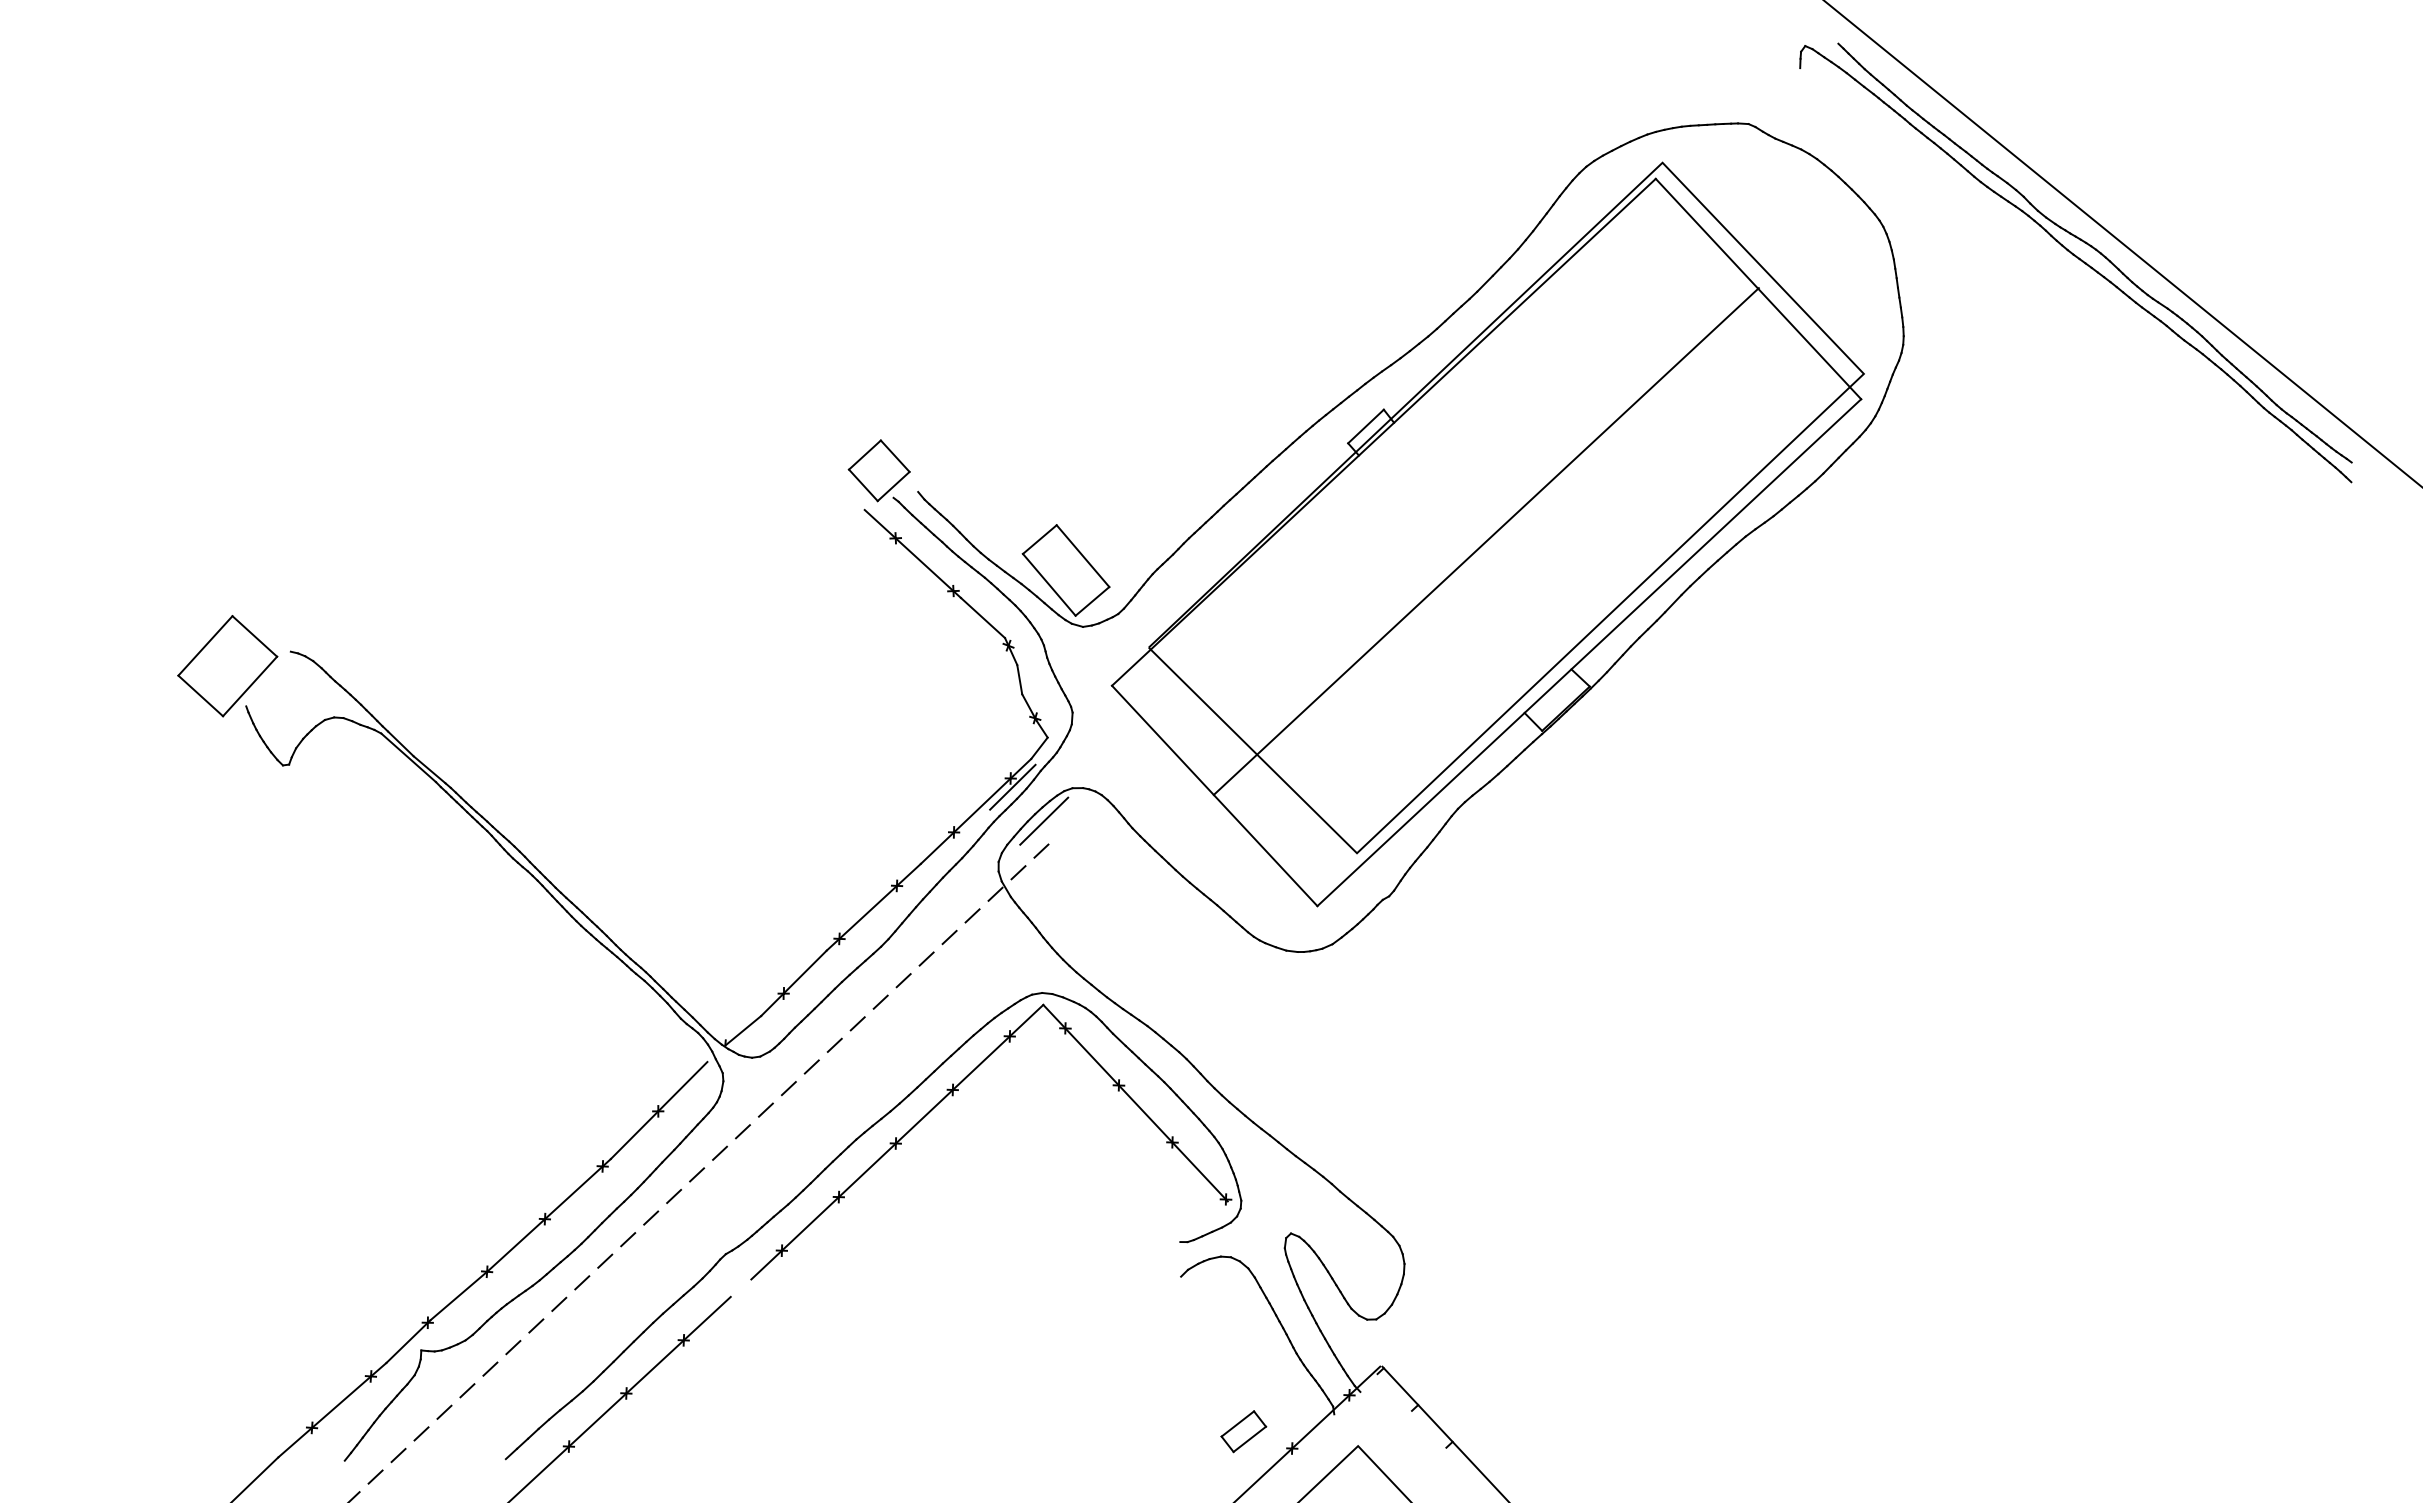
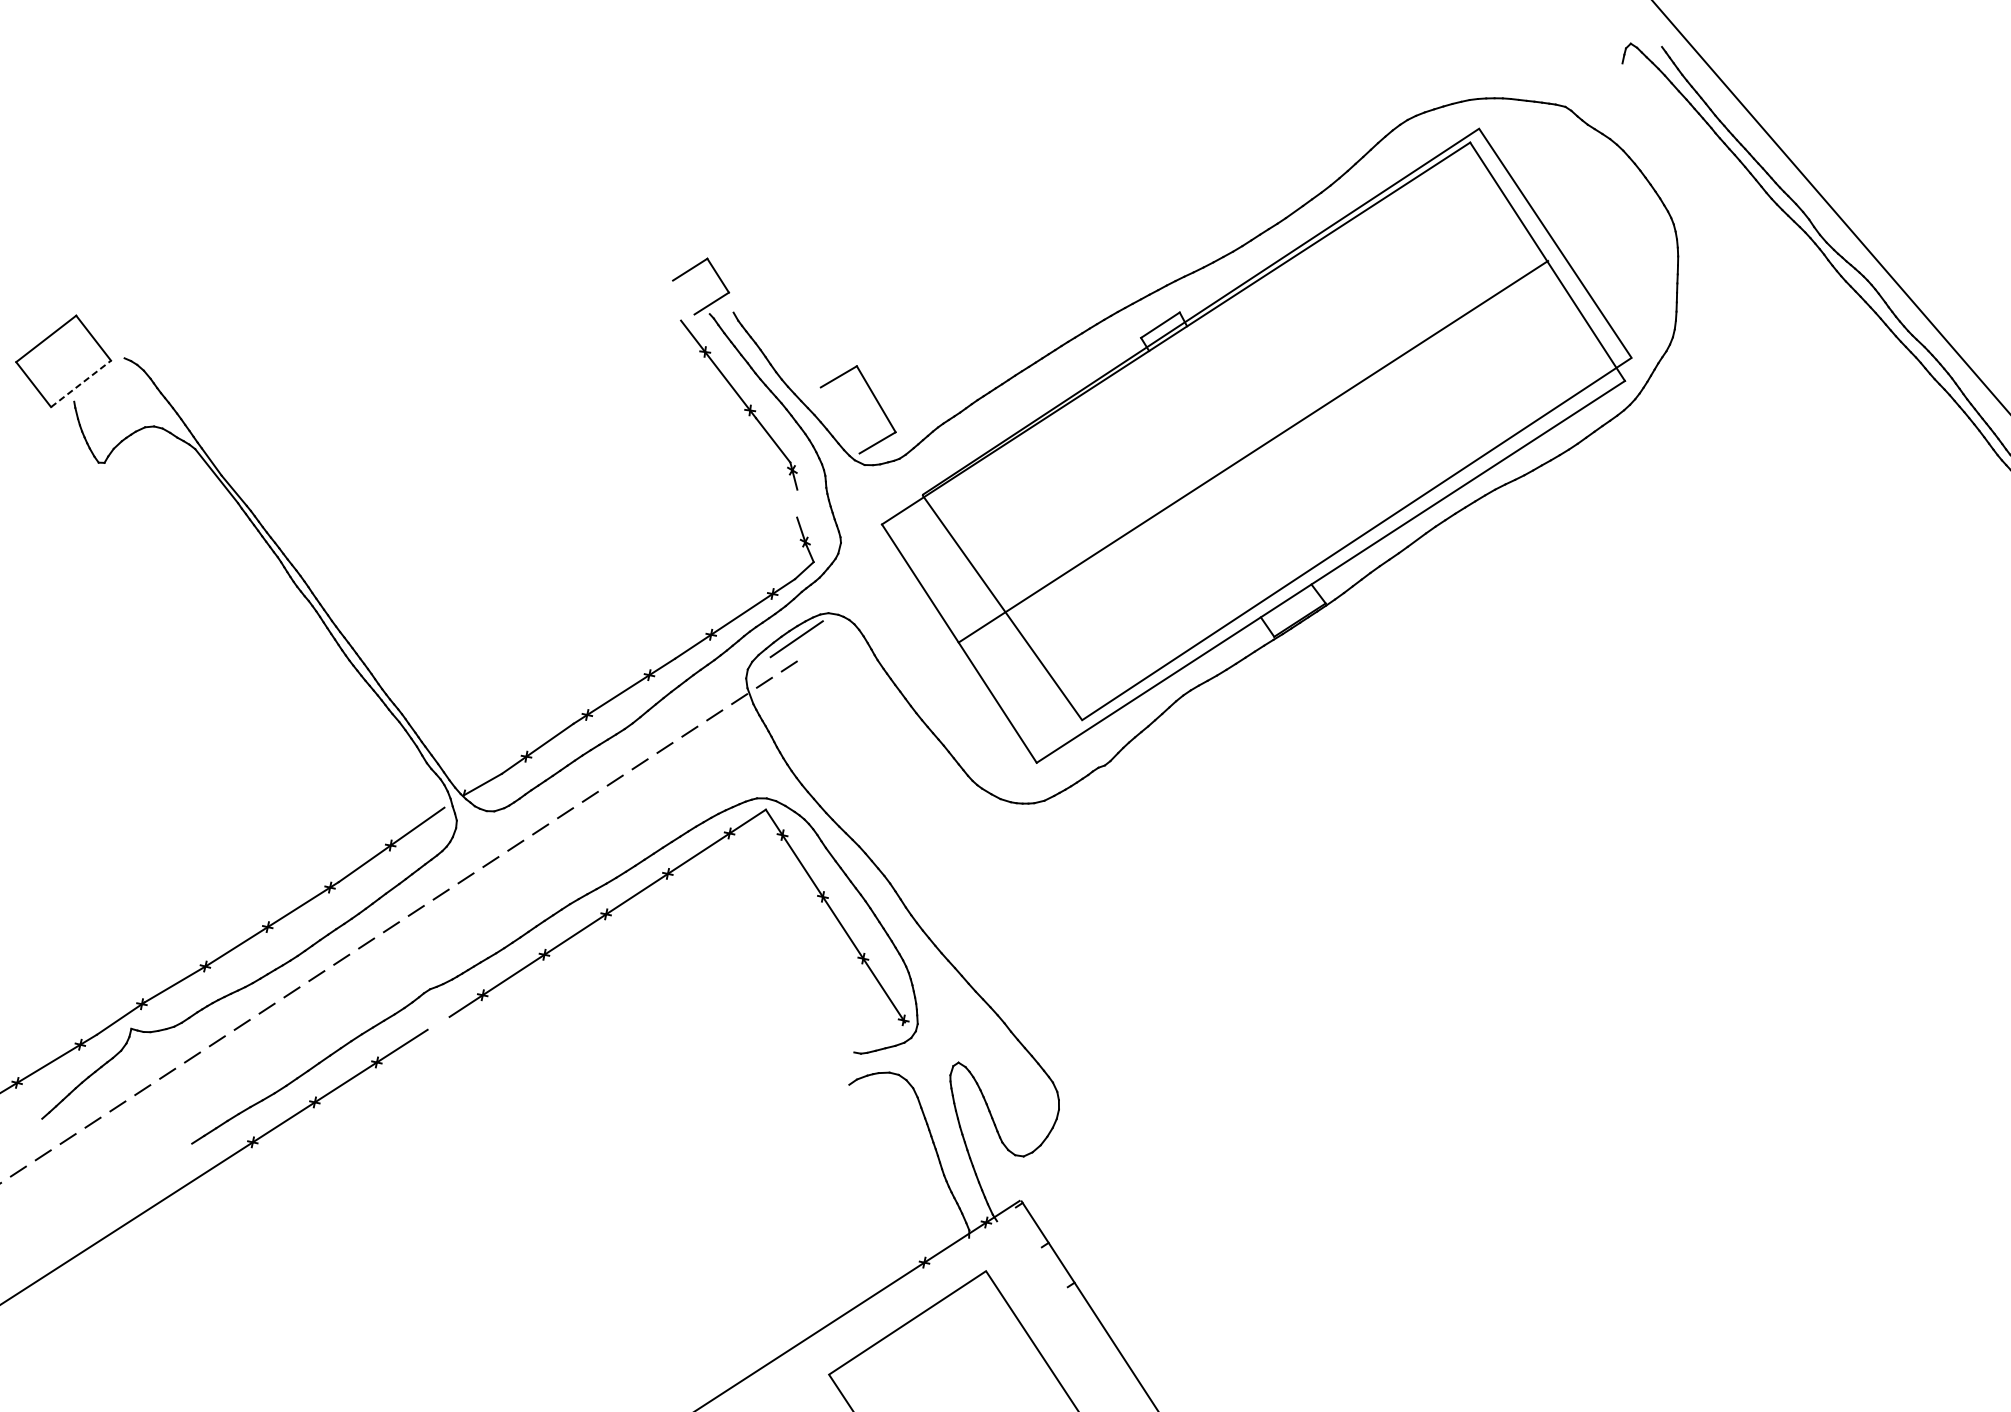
line: (863, 485) -> (683, 297), removed
line: (1048, 584) -> (839, 419), removed
line: (1019, 679) -> (797, 503), removed
line: (250, 686) -> (81, 384), solid -> dashed
line: (1012, 786) -> (773, 601), removed
part: (1243, 1431) -> (881, 1238), removed

